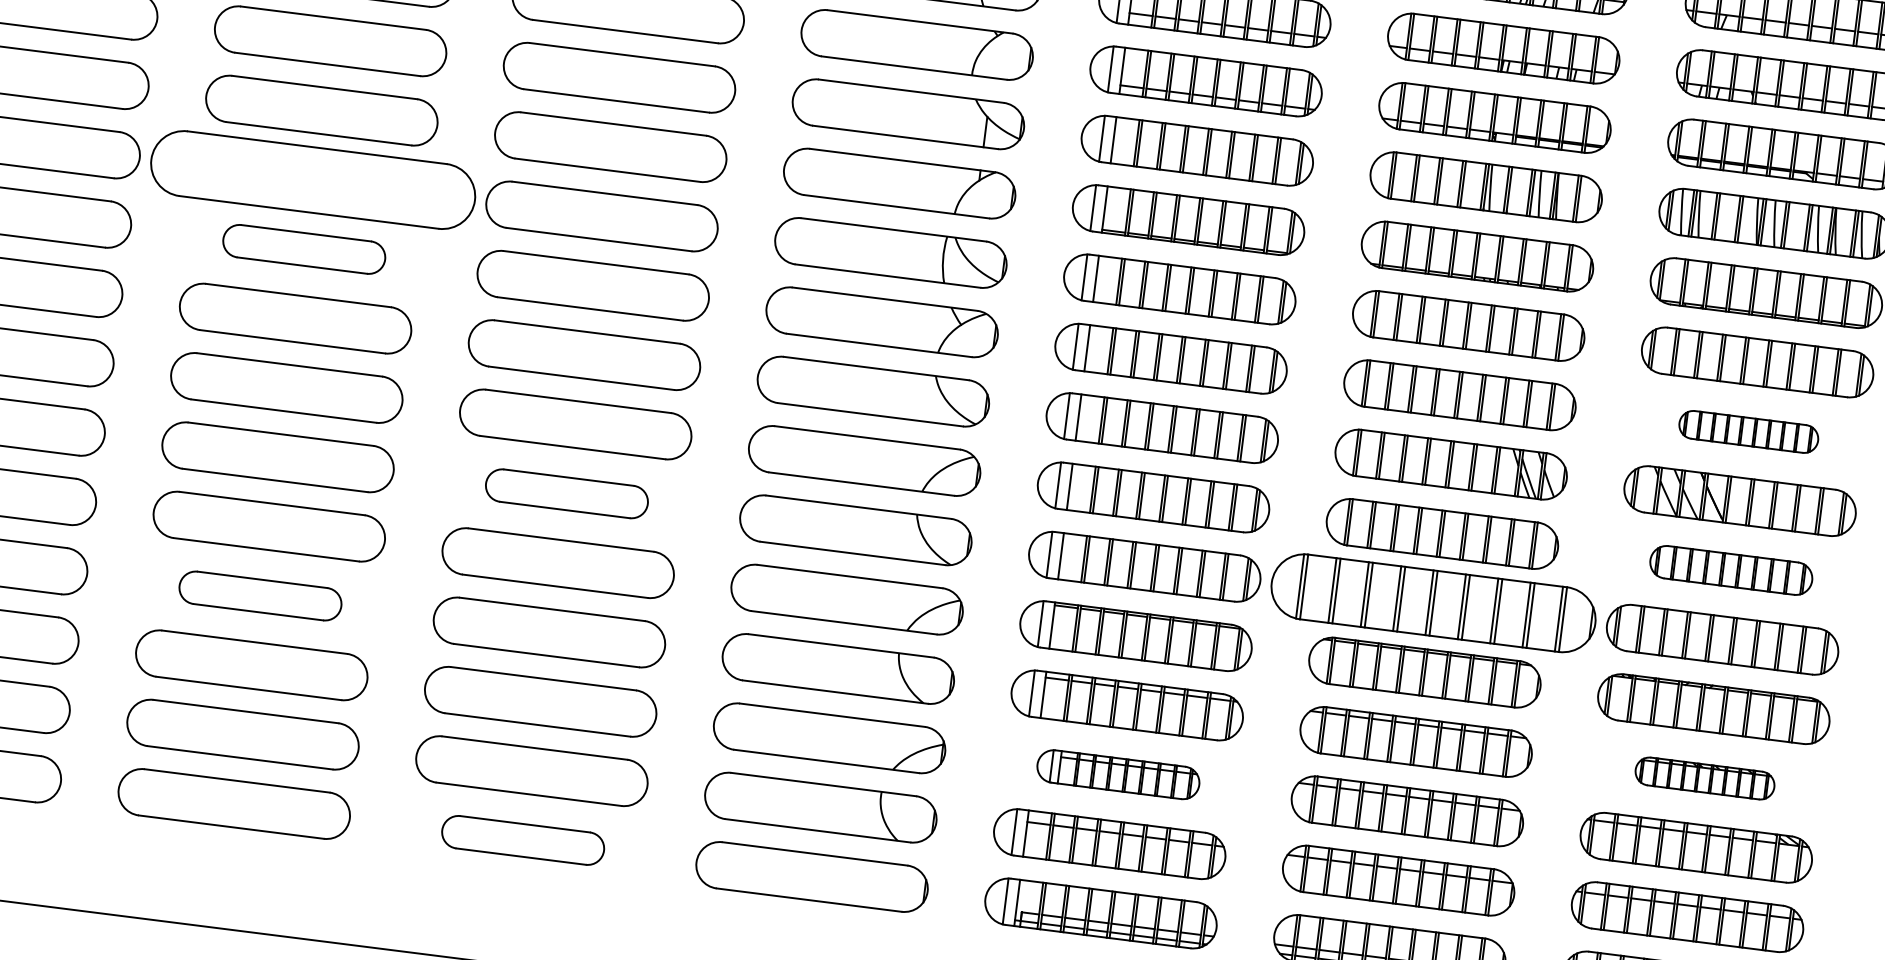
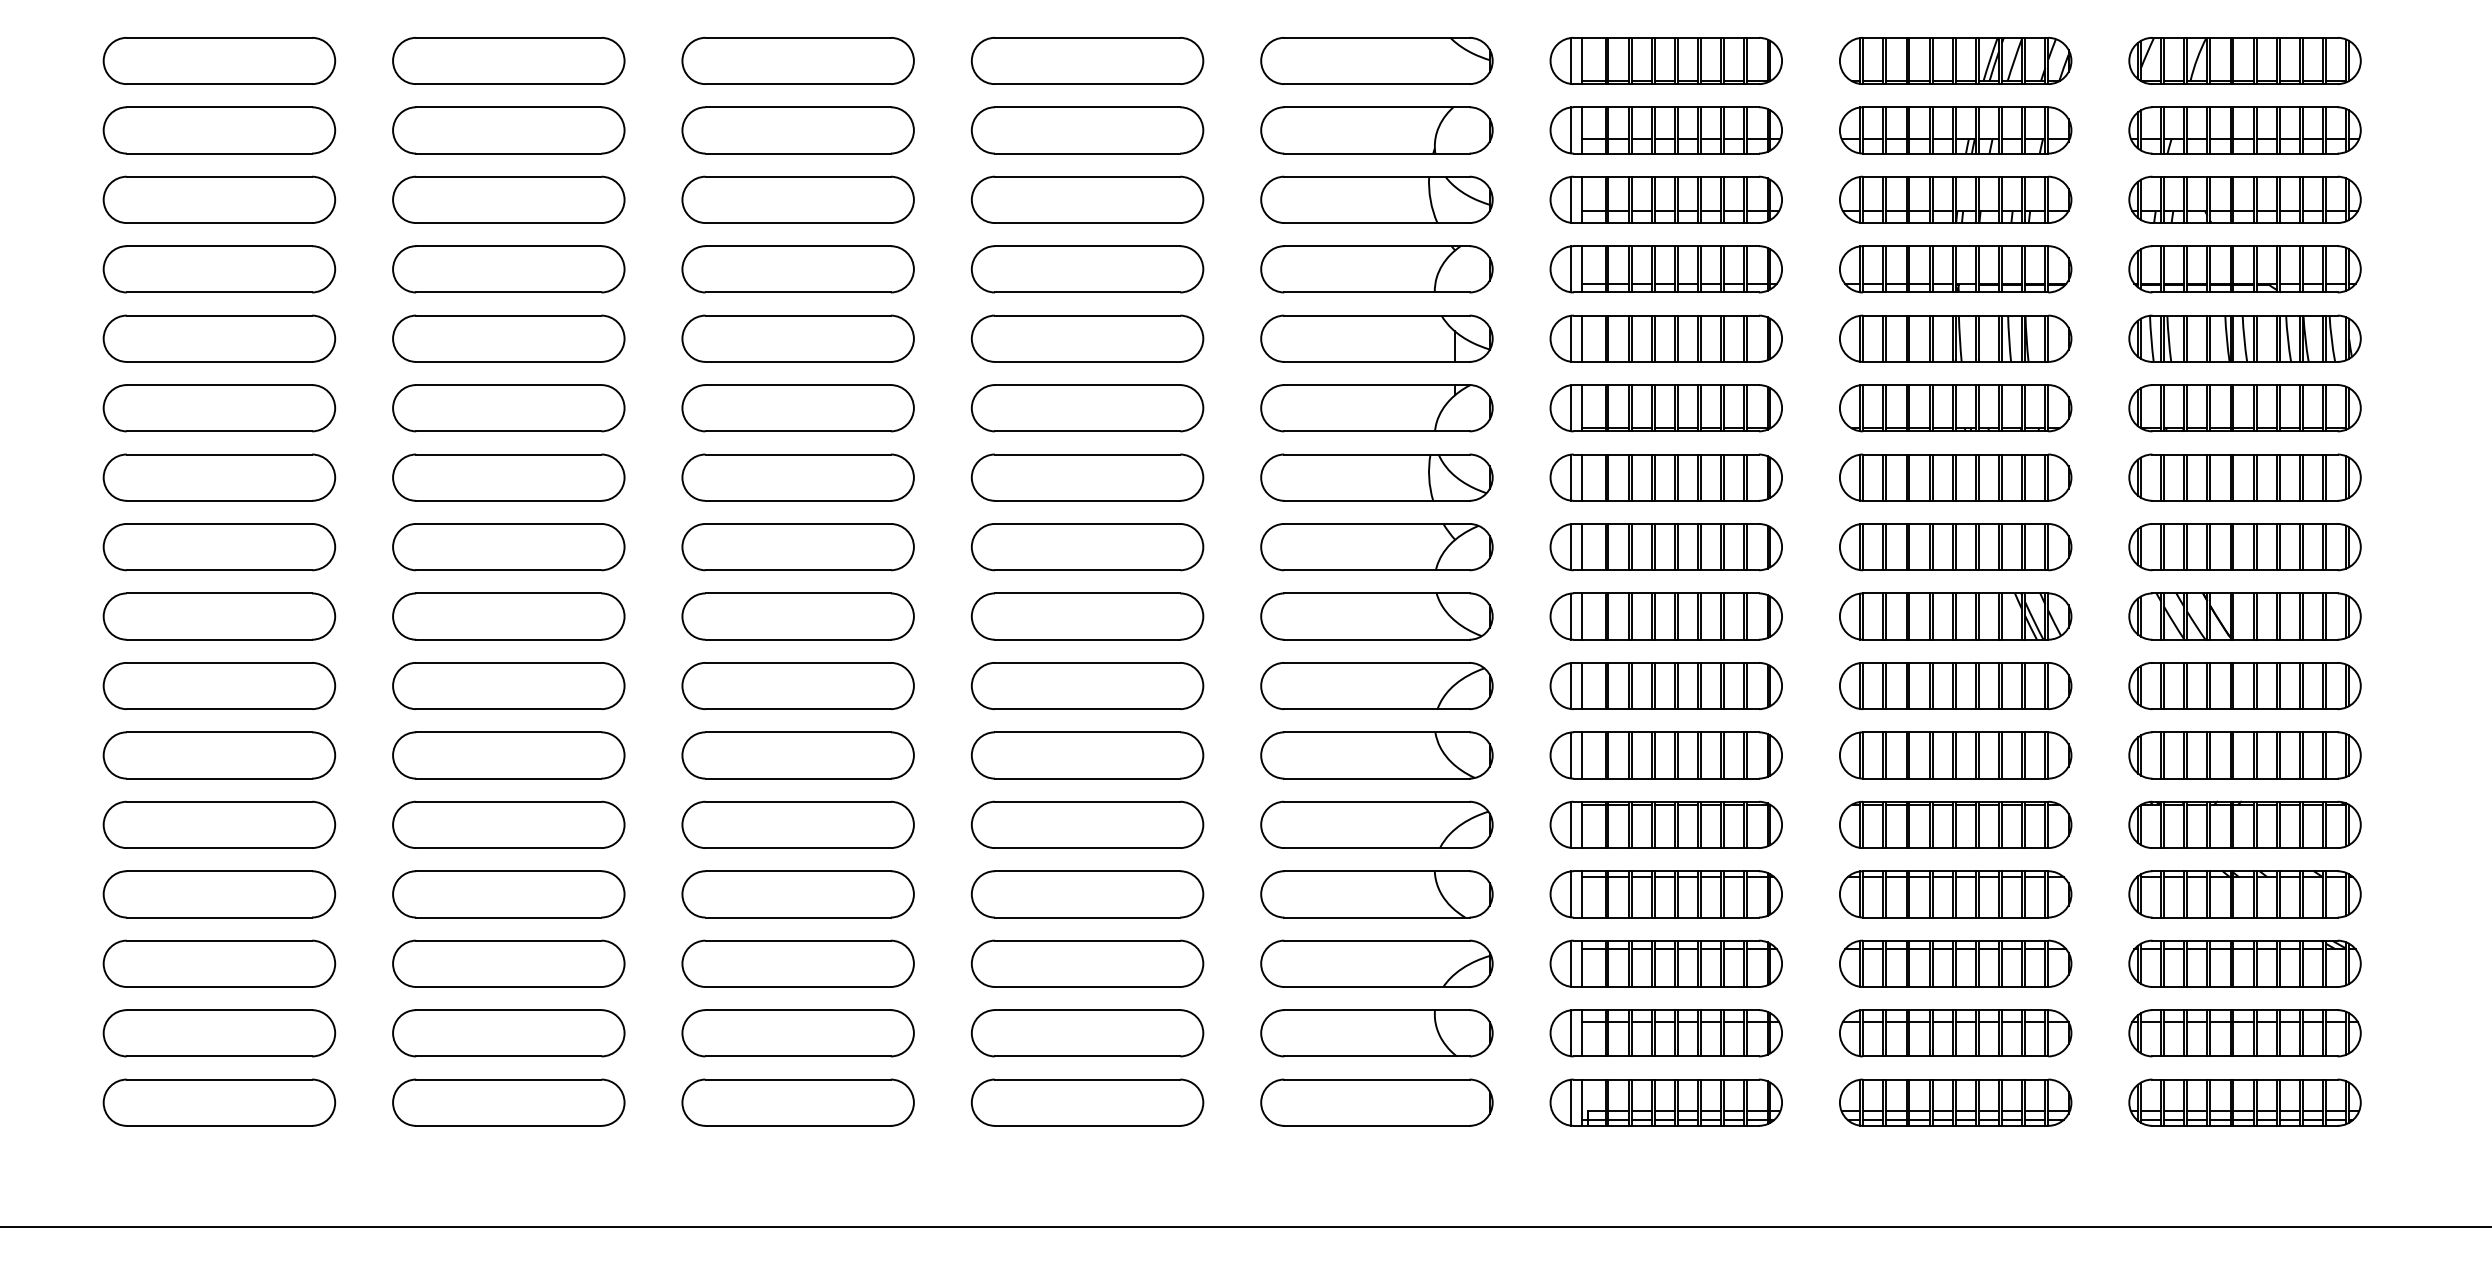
part: (312, 179) -> (797, 477), size x0.71
part: (303, 249) -> (797, 547), size x1.43
part: (1748, 432) -> (2244, 547), size x1.67
part: (566, 493) -> (1087, 755), size x1.43
part: (1730, 569) -> (2244, 685), size x1.43
part: (259, 596) -> (797, 894), size x1.43
part: (1433, 603) -> (1955, 755), size x0.71
part: (1117, 774) -> (1665, 963), size x1.43
part: (1704, 778) -> (2244, 894), size x1.67
part: (523, 840) -> (1087, 1102), size x1.43

